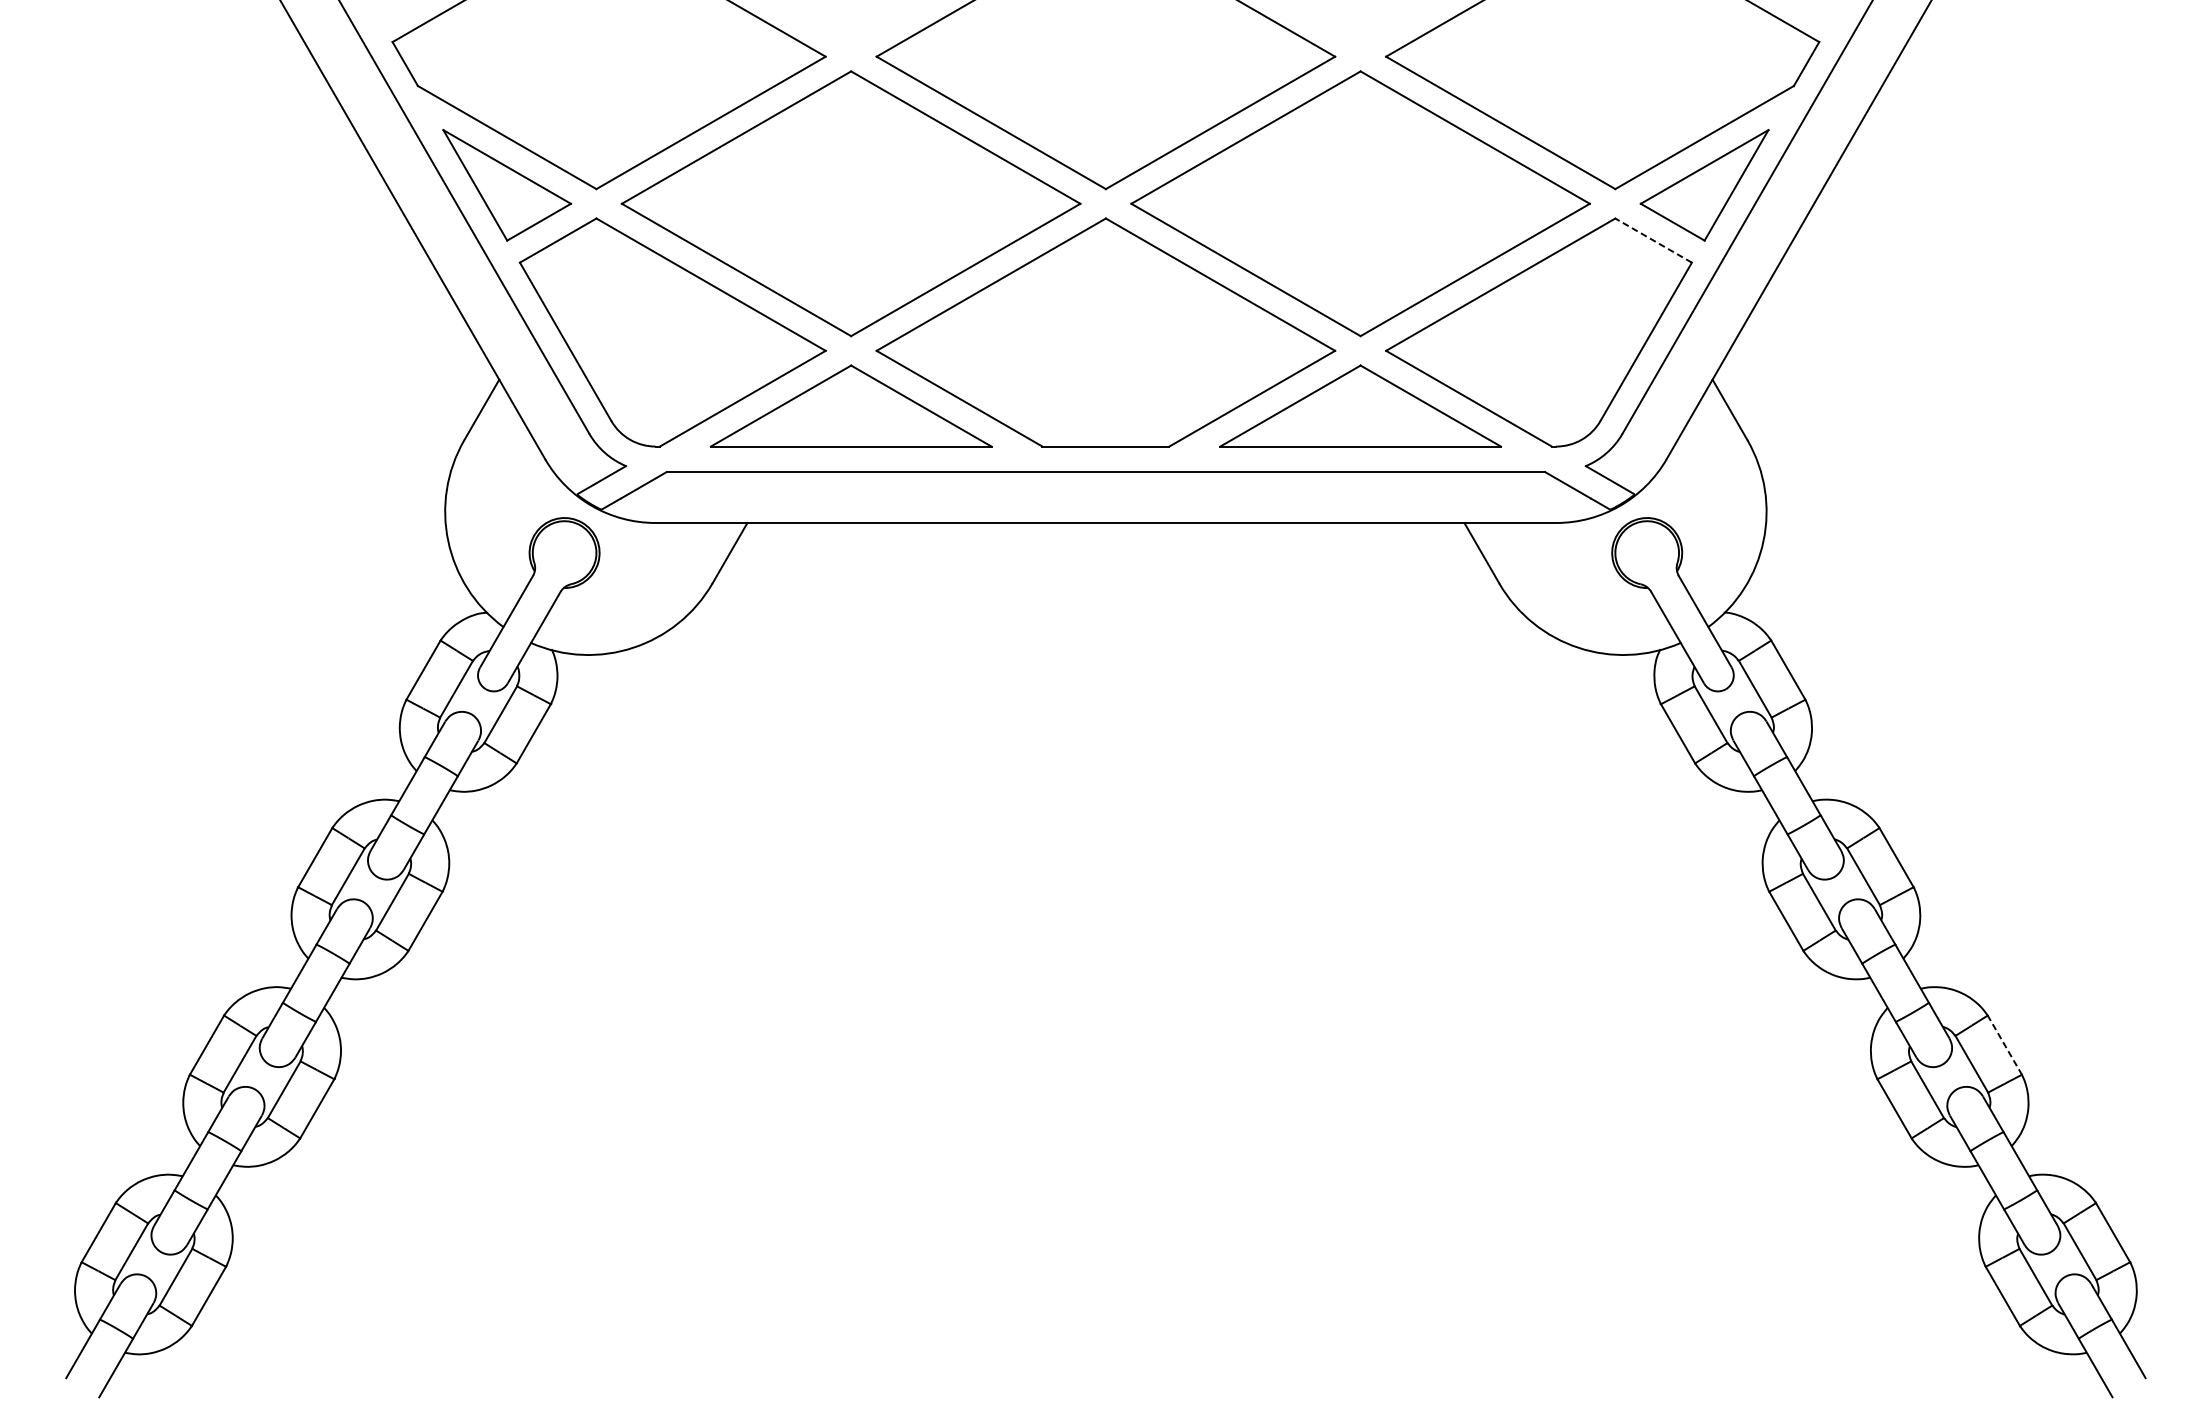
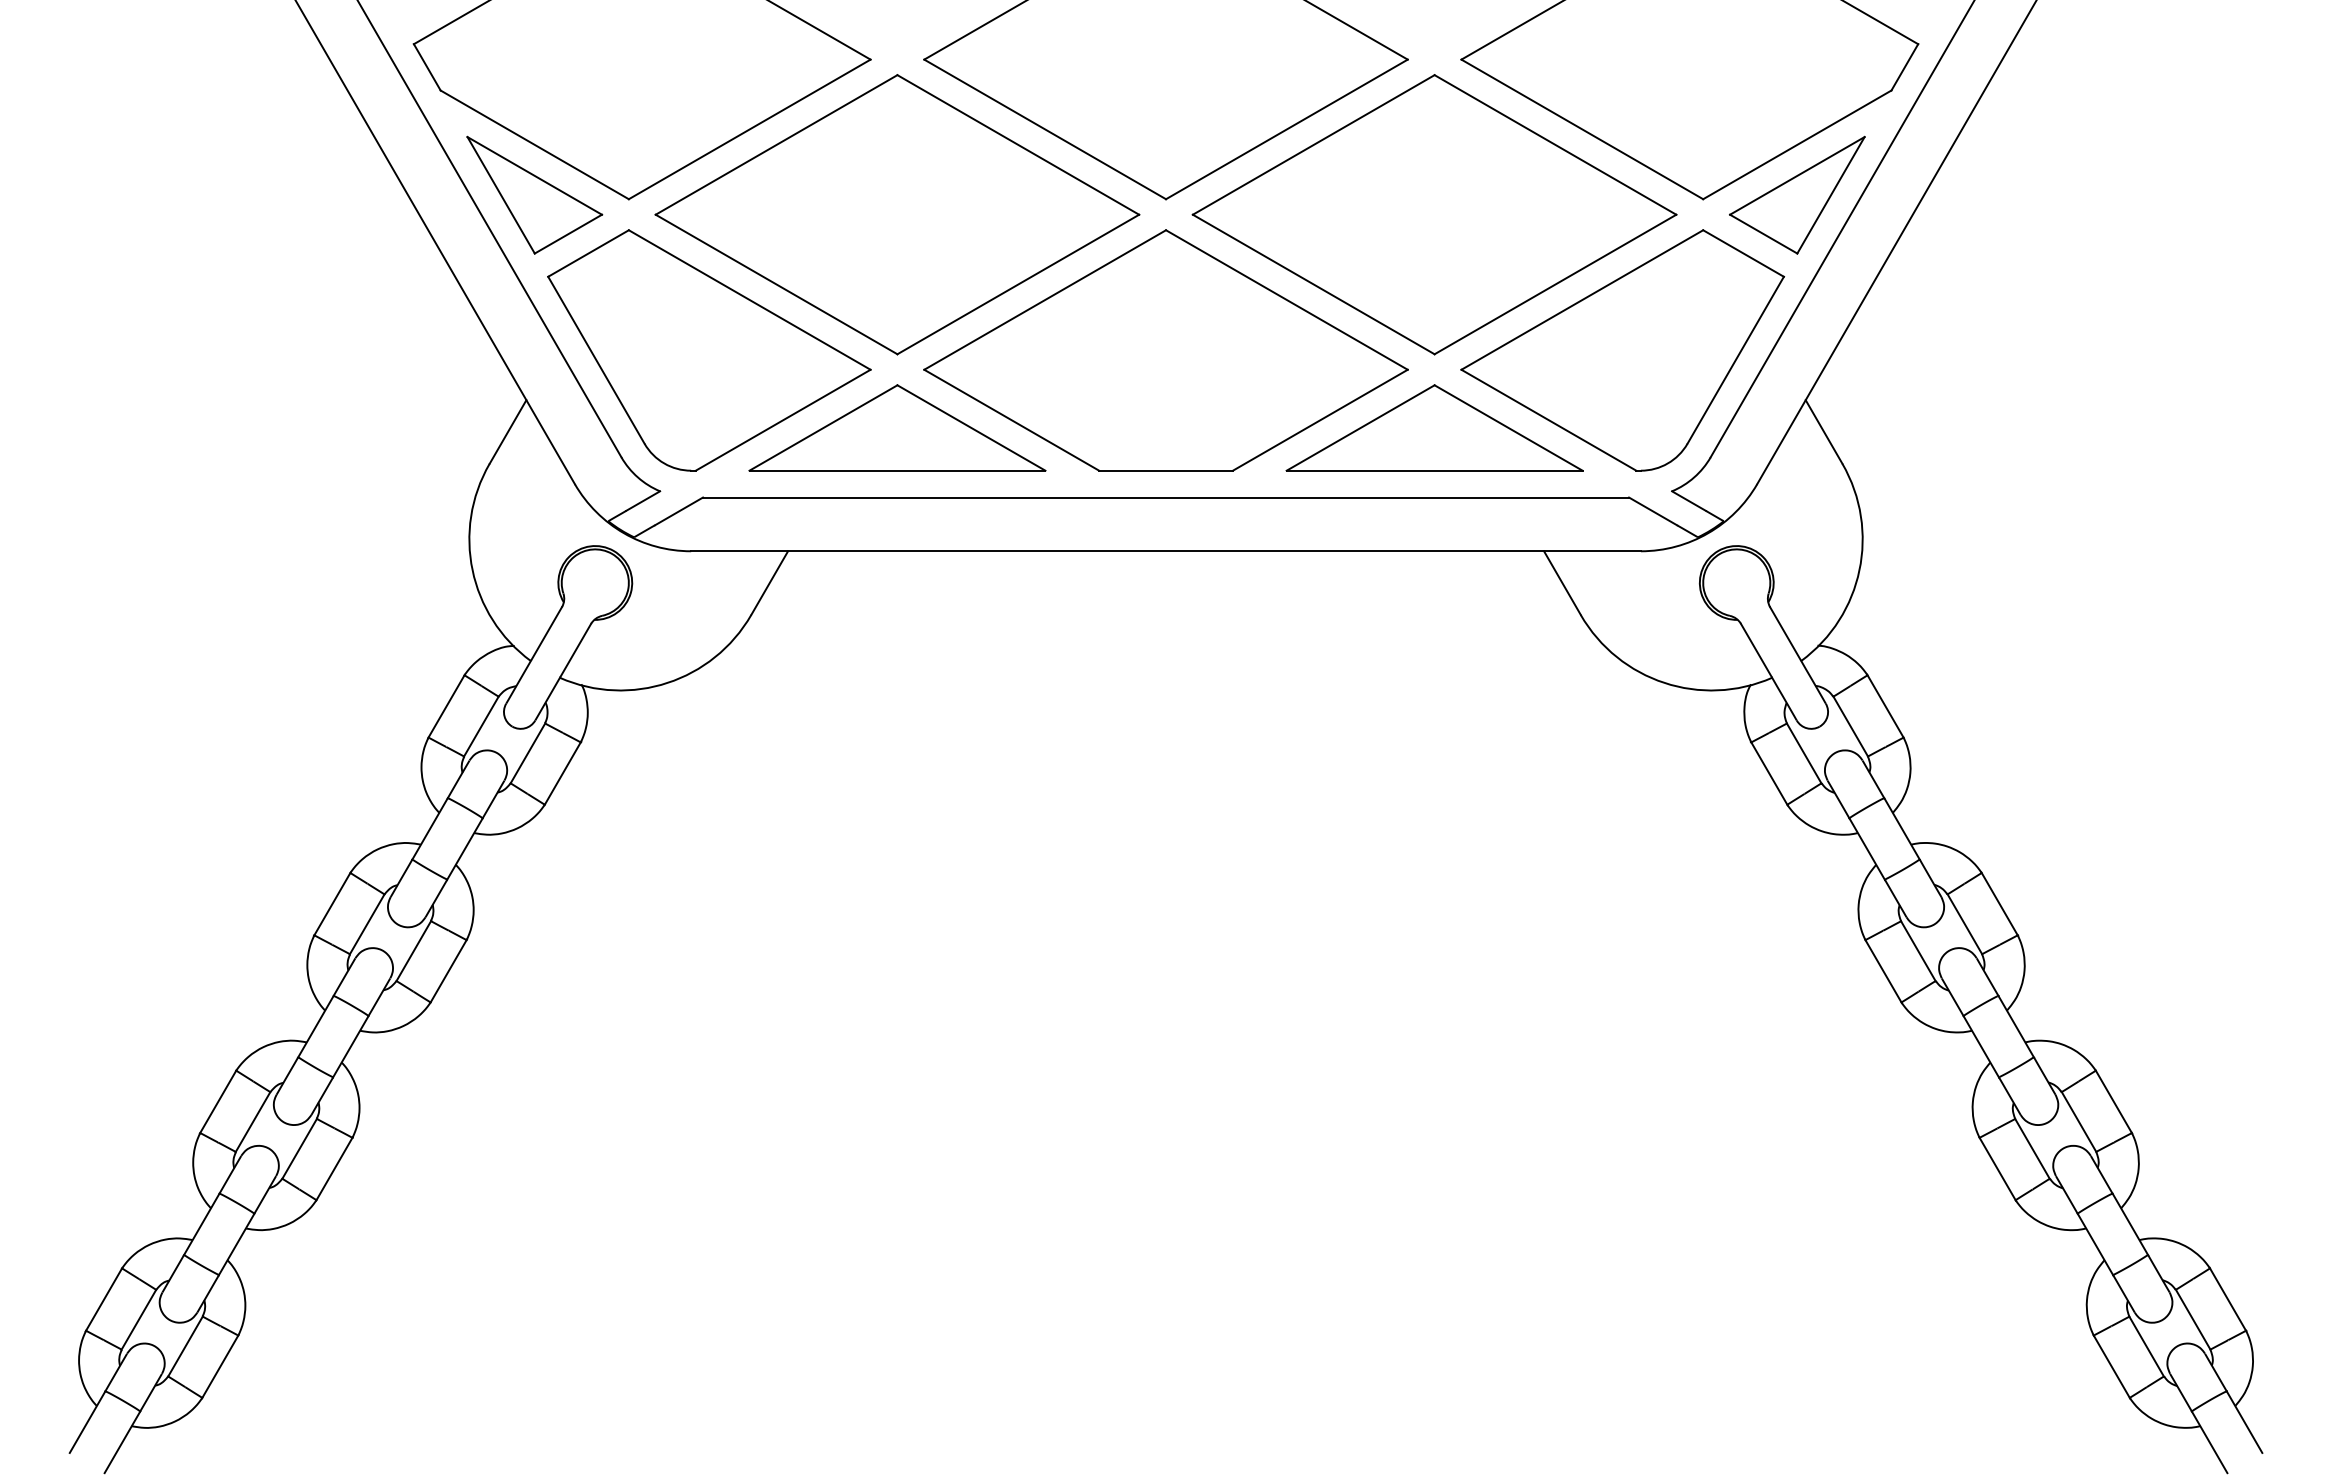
line: (1653, 240) -> (1743, 253), dashed -> solid
line: (2004, 1044) -> (2113, 1101), dashed -> solid

